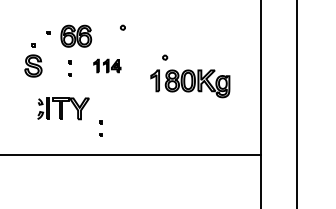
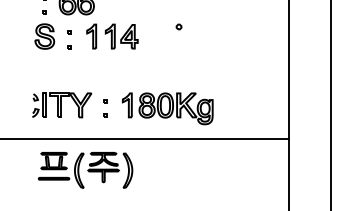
part: (33, 60) -> (44, 30), moved
part: (107, 65) -> (112, 35), size x1.67
part: (190, 83) -> (167, 108), moved
part: (63, 108) -> (62, 104), moved
part: (83, 182) -> (85, 170), added

